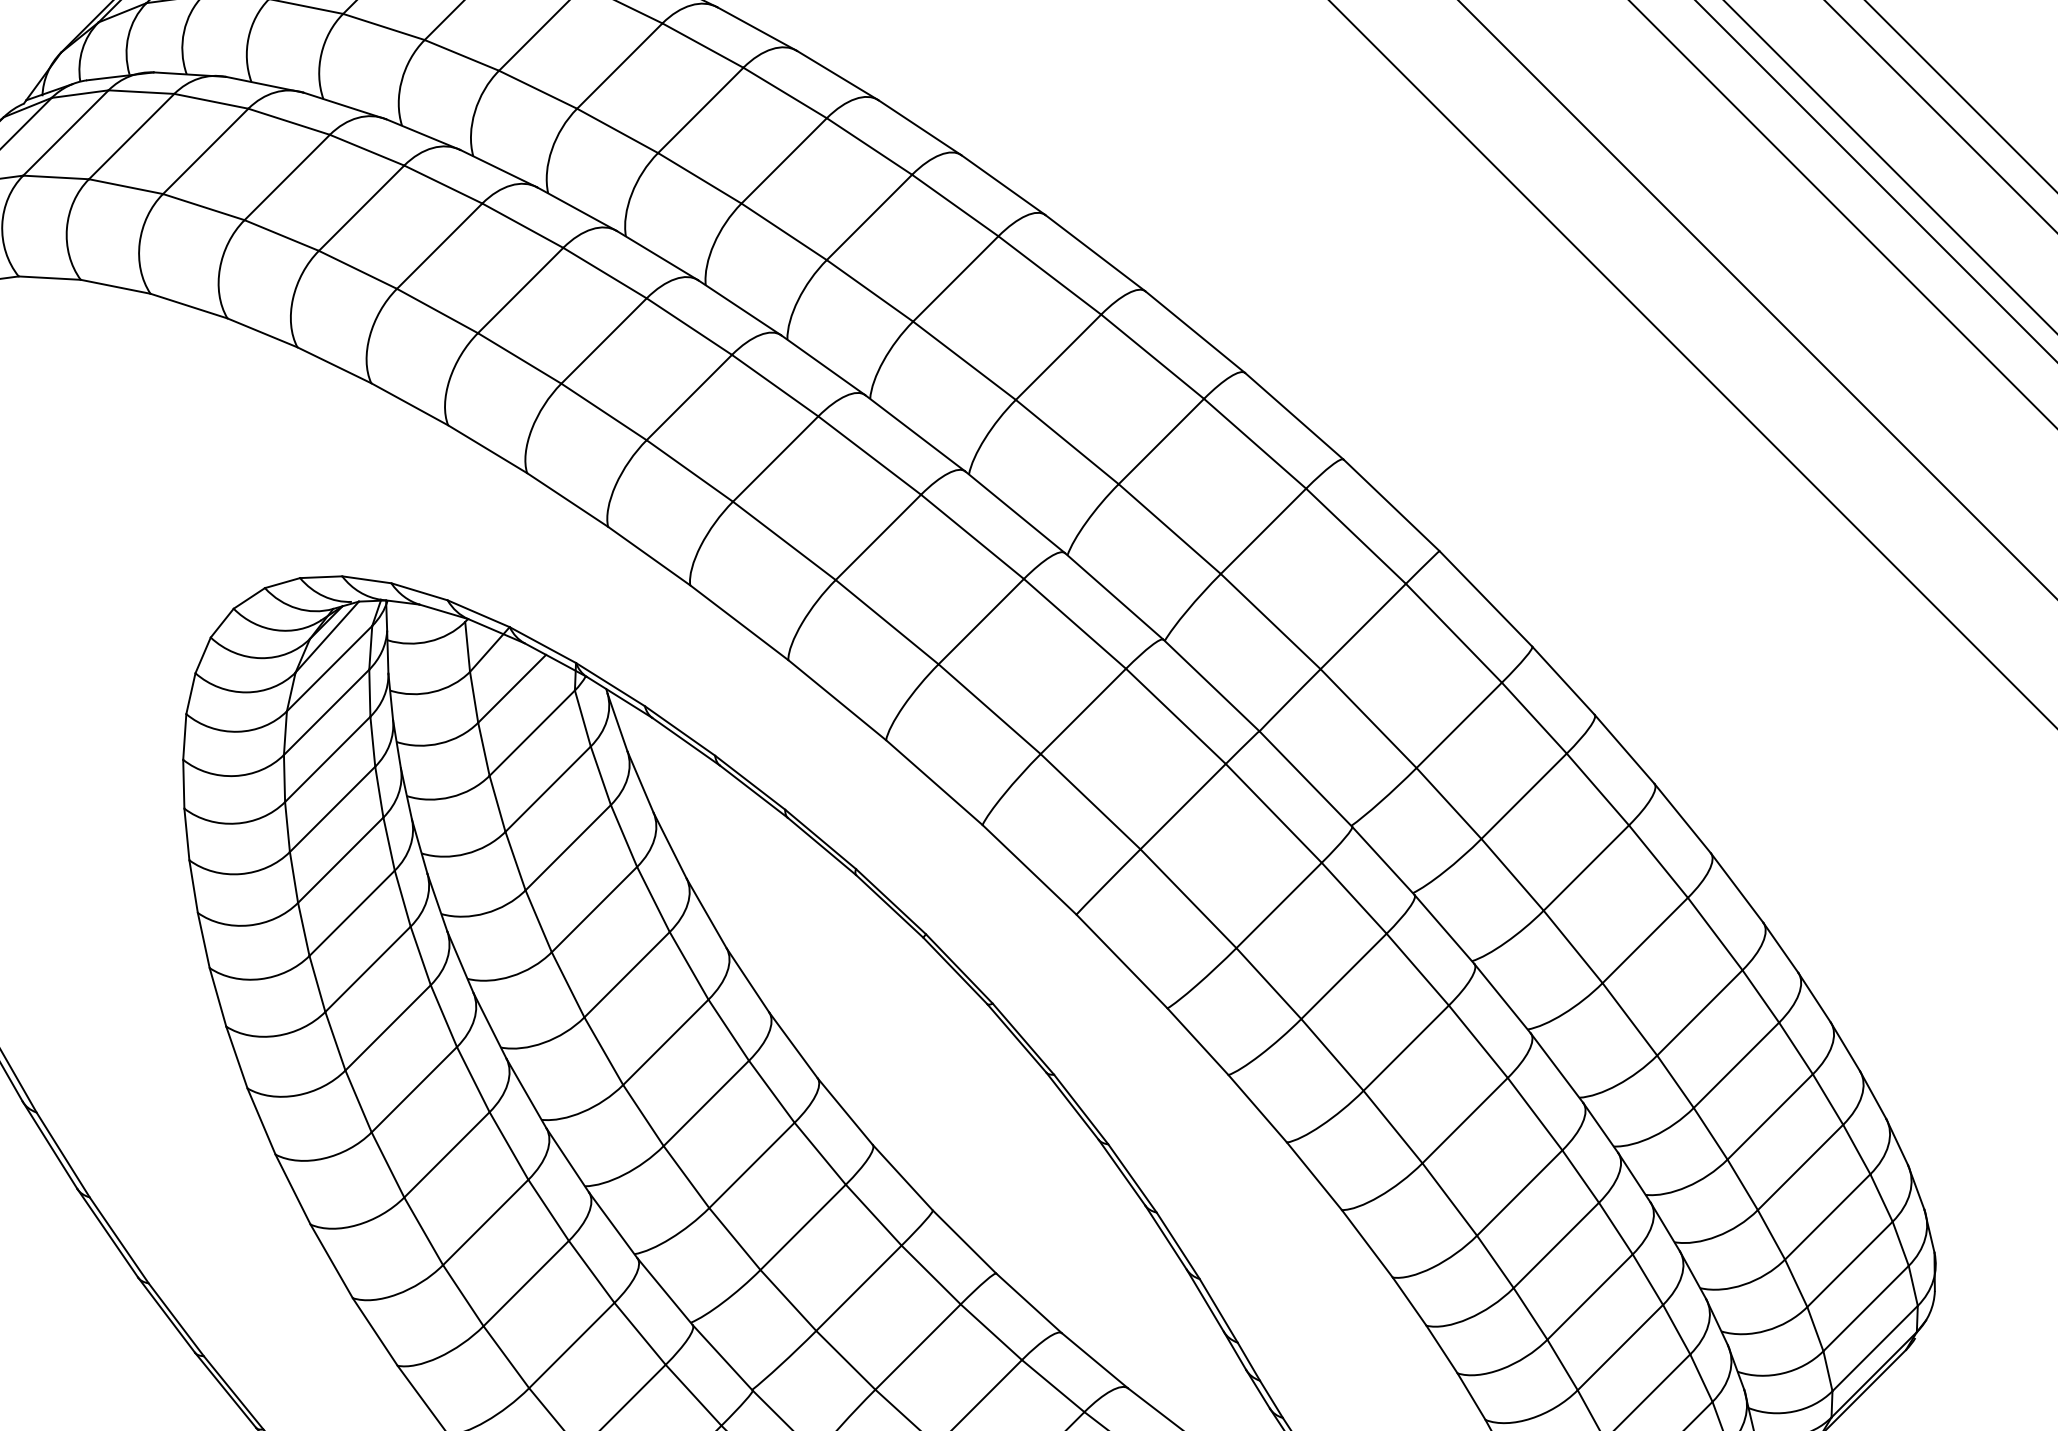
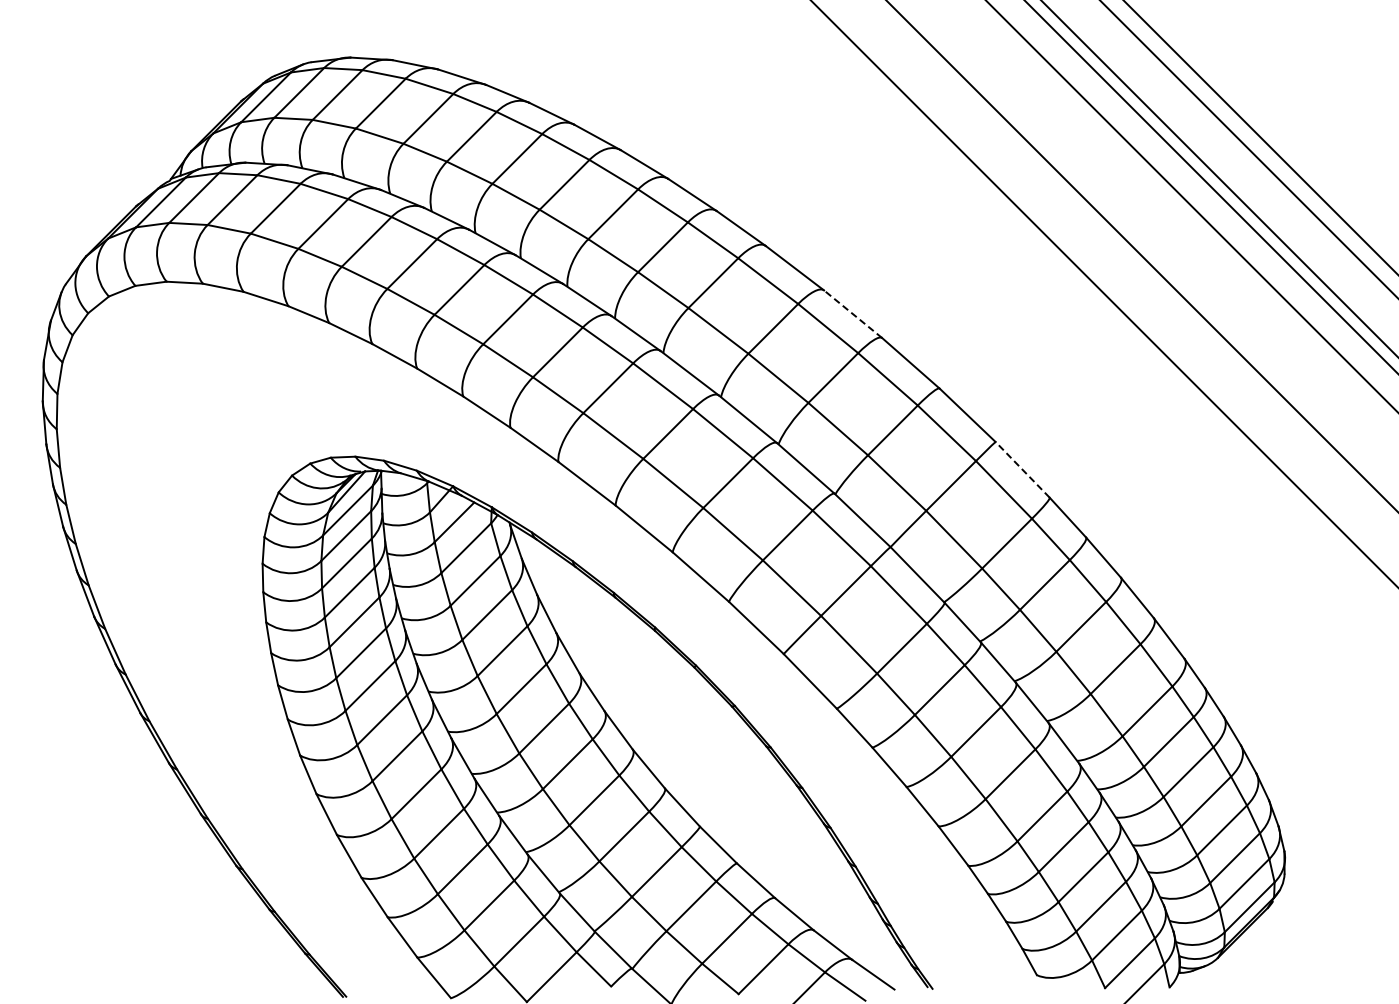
line: (1195, 332) -> (853, 314), solid -> dashed
line: (1485, 598) -> (1022, 469), solid -> dashed

